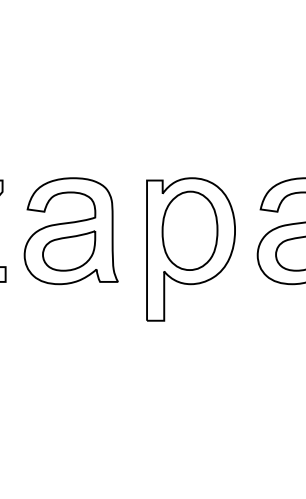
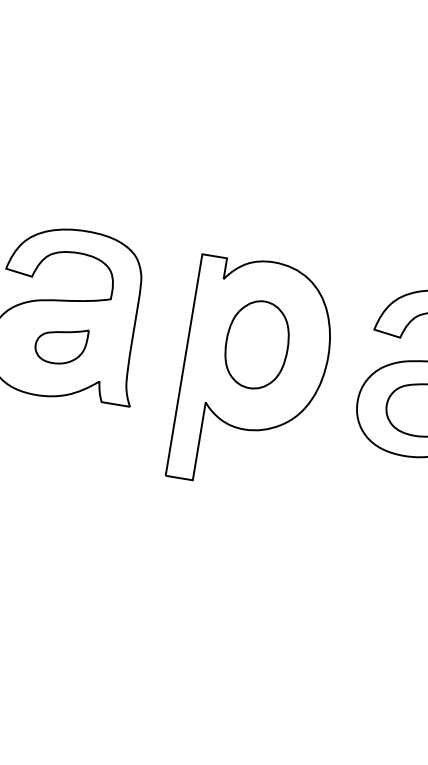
part: (189, 230) -> (256, 344), size x0.7
part: (69, 250) -> (61, 344), size x0.6

